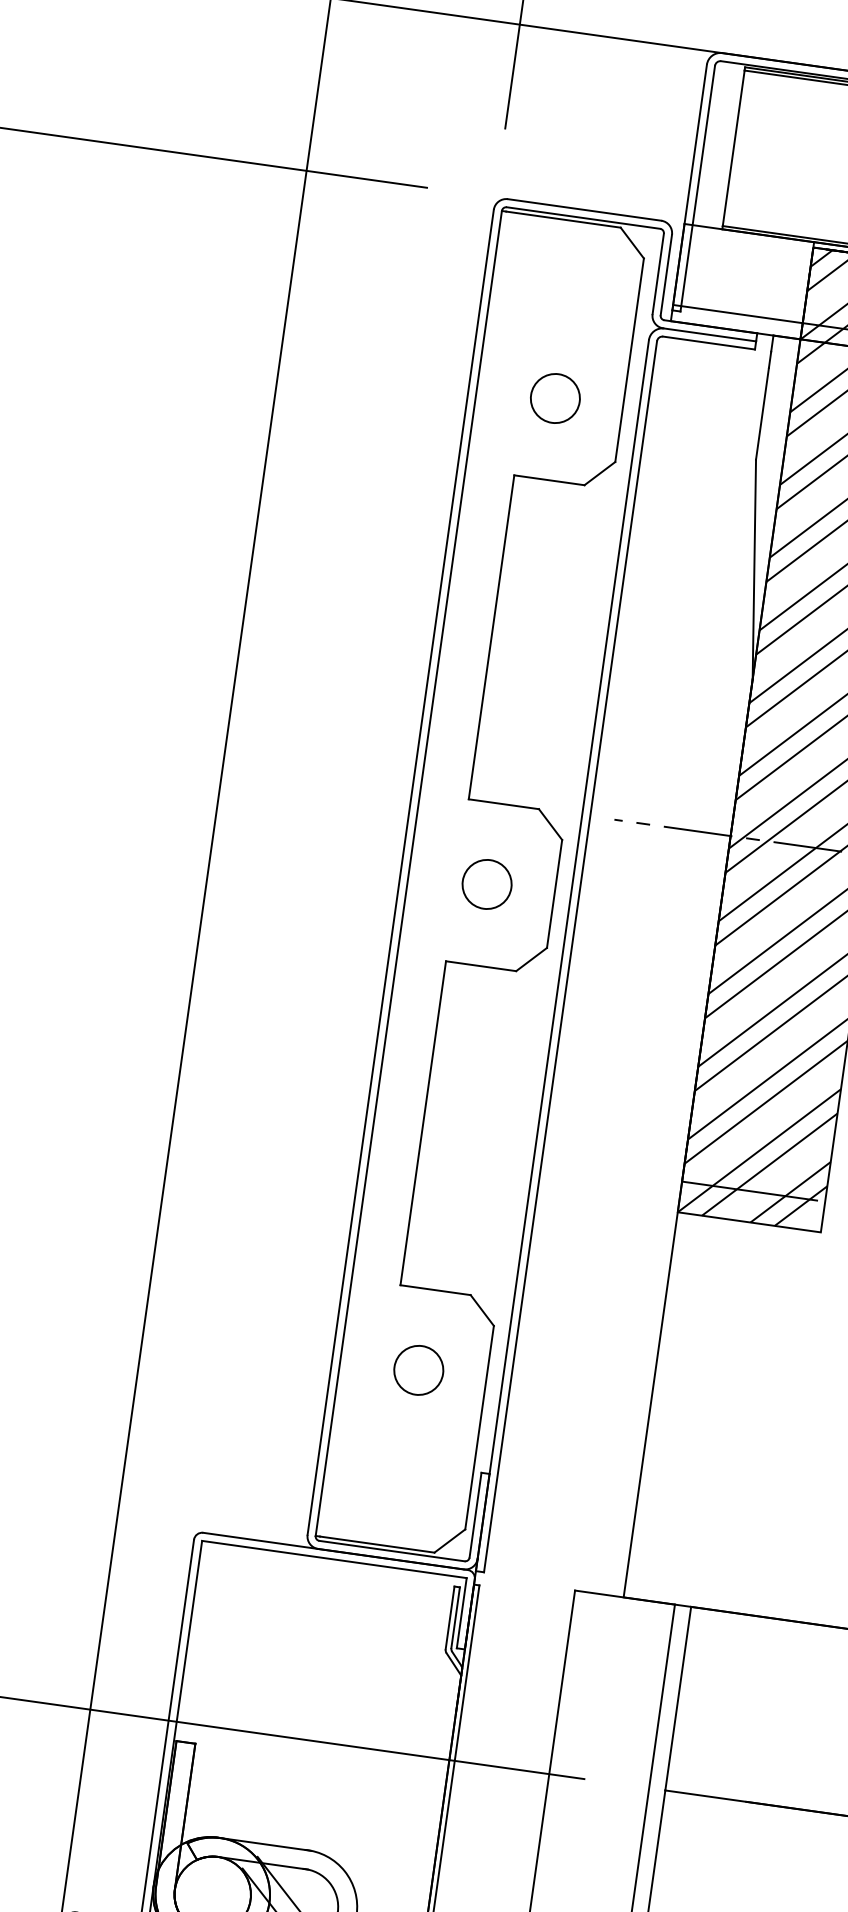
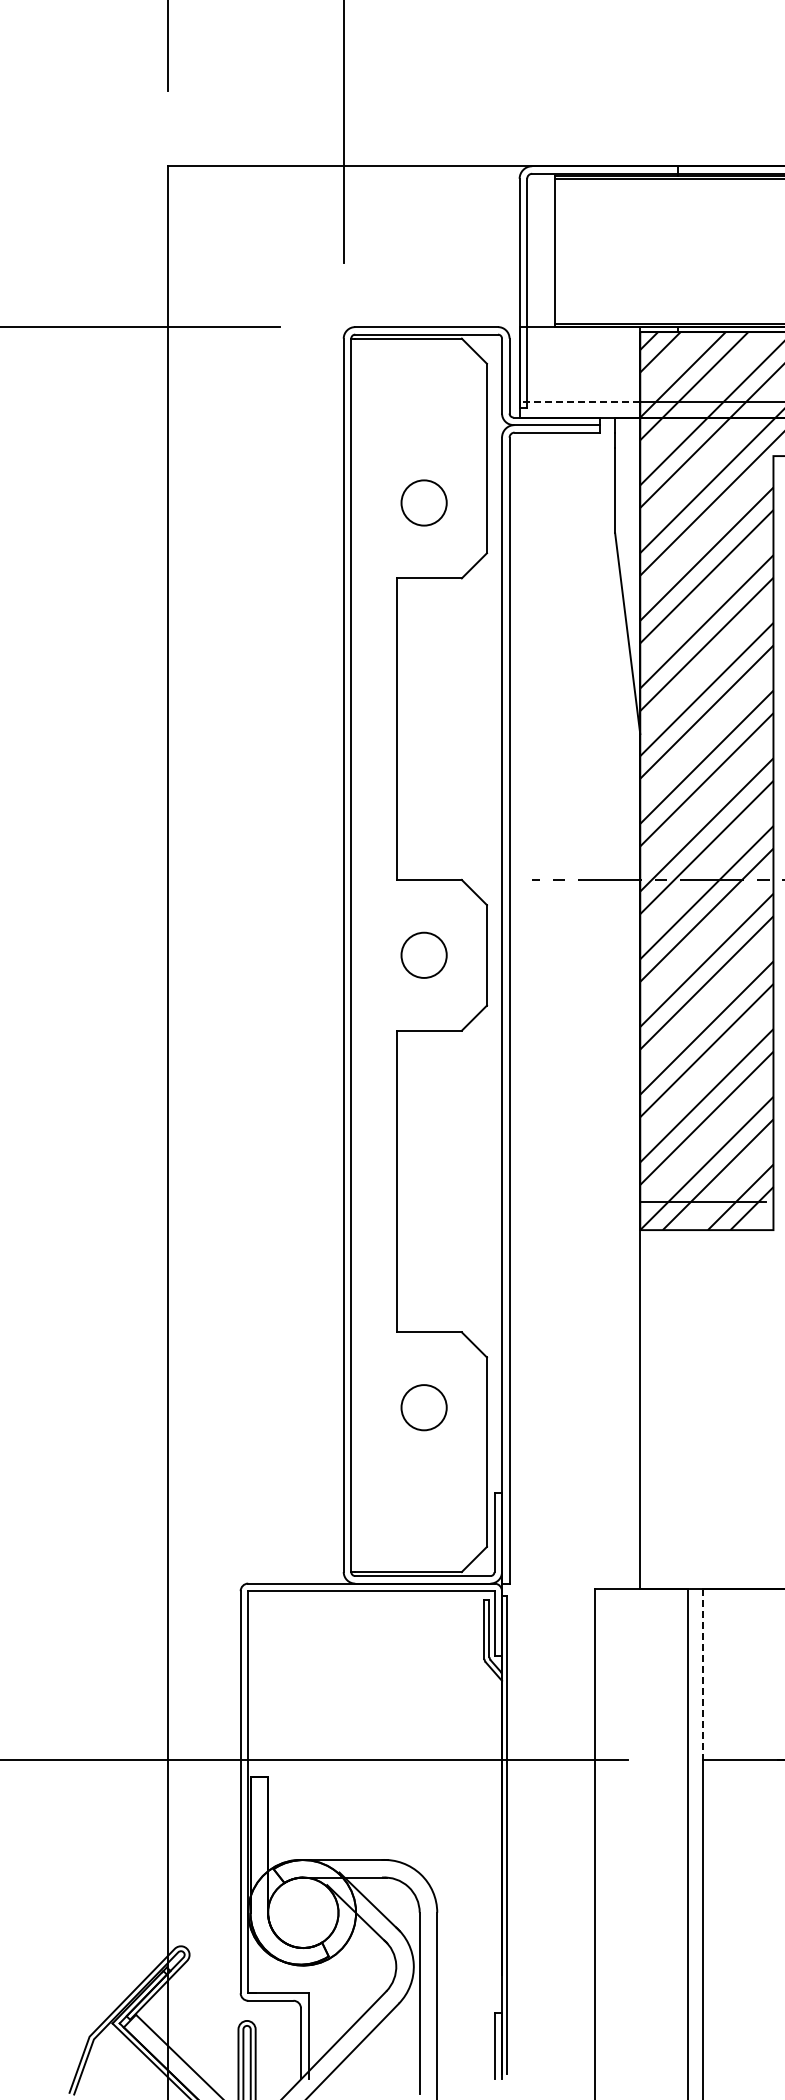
line: (737, 314) -> (579, 402), solid -> dashed
line: (678, 1699) -> (703, 1674), solid -> dashed

